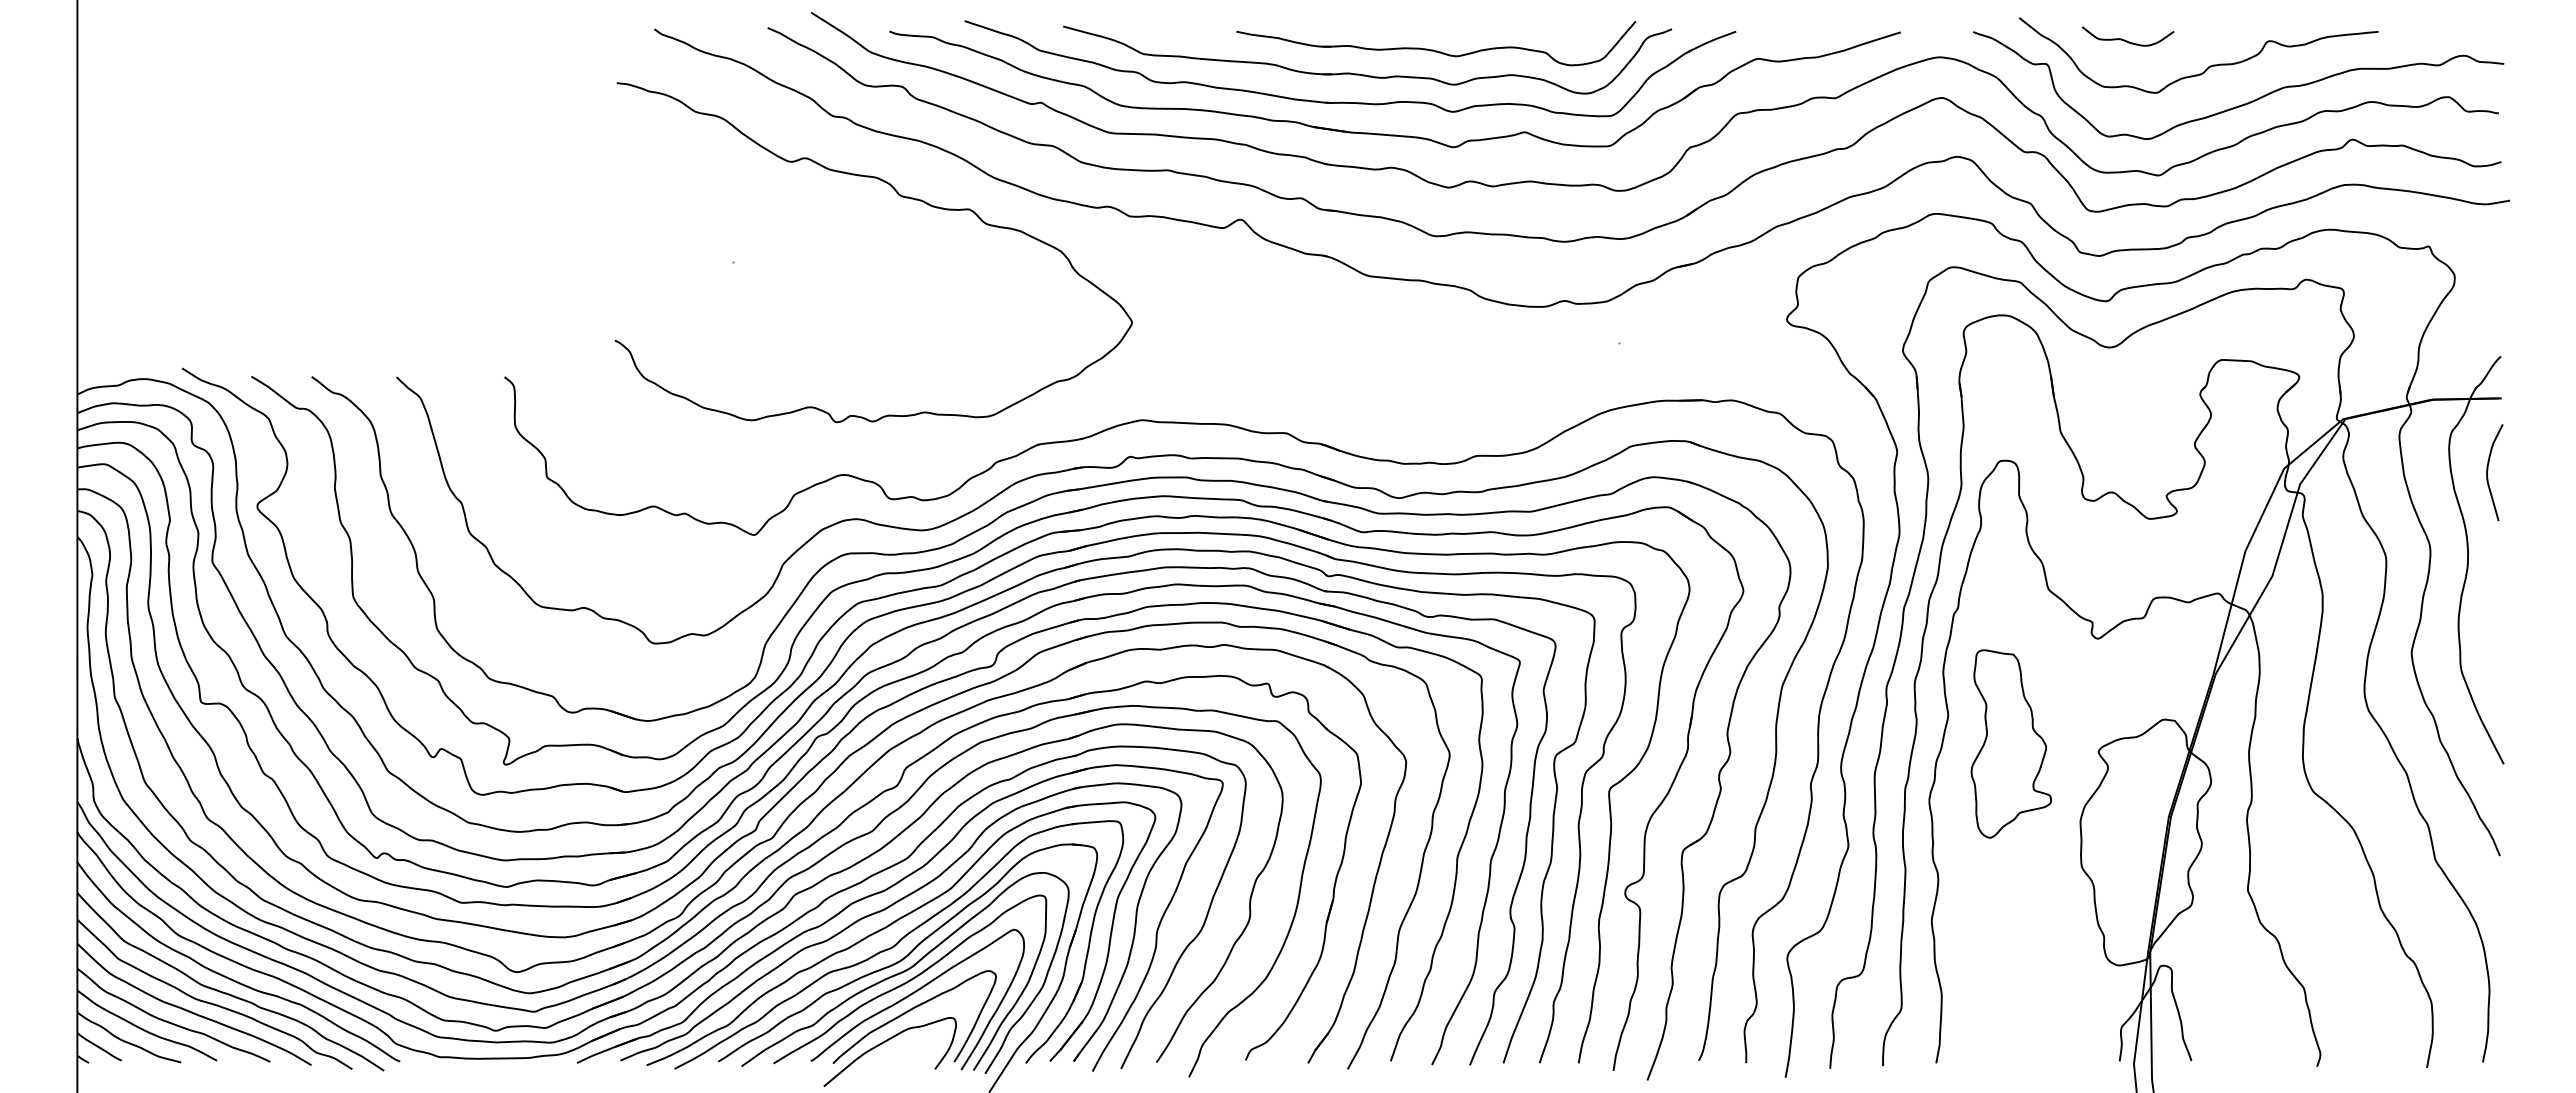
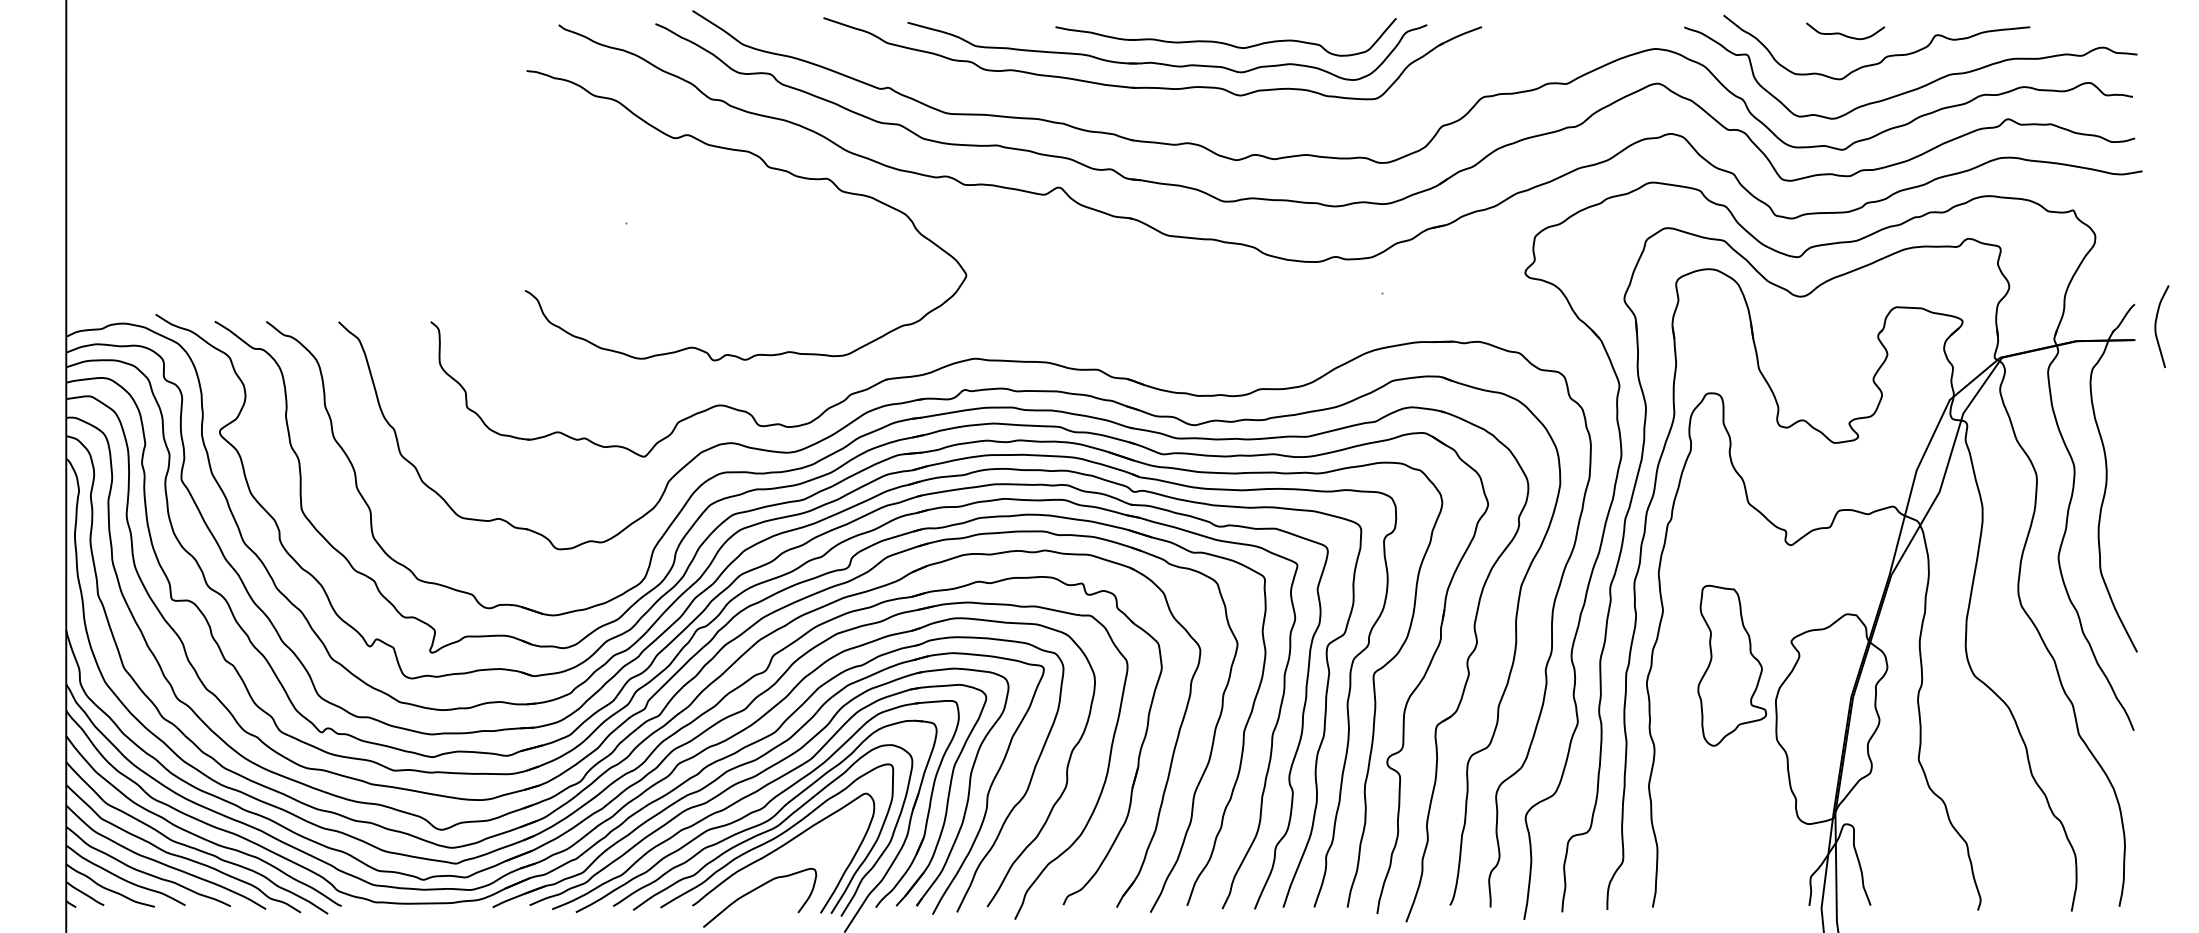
curve: (2127, 40) -> (1845, 34), moved
part: (1394, 134) -> (1190, 114), removed
curve: (2488, 471) -> (2156, 325), moved
part: (2010, 743) -> (1731, 665), moved
curve: (911, 1010) -> (778, 862), removed

